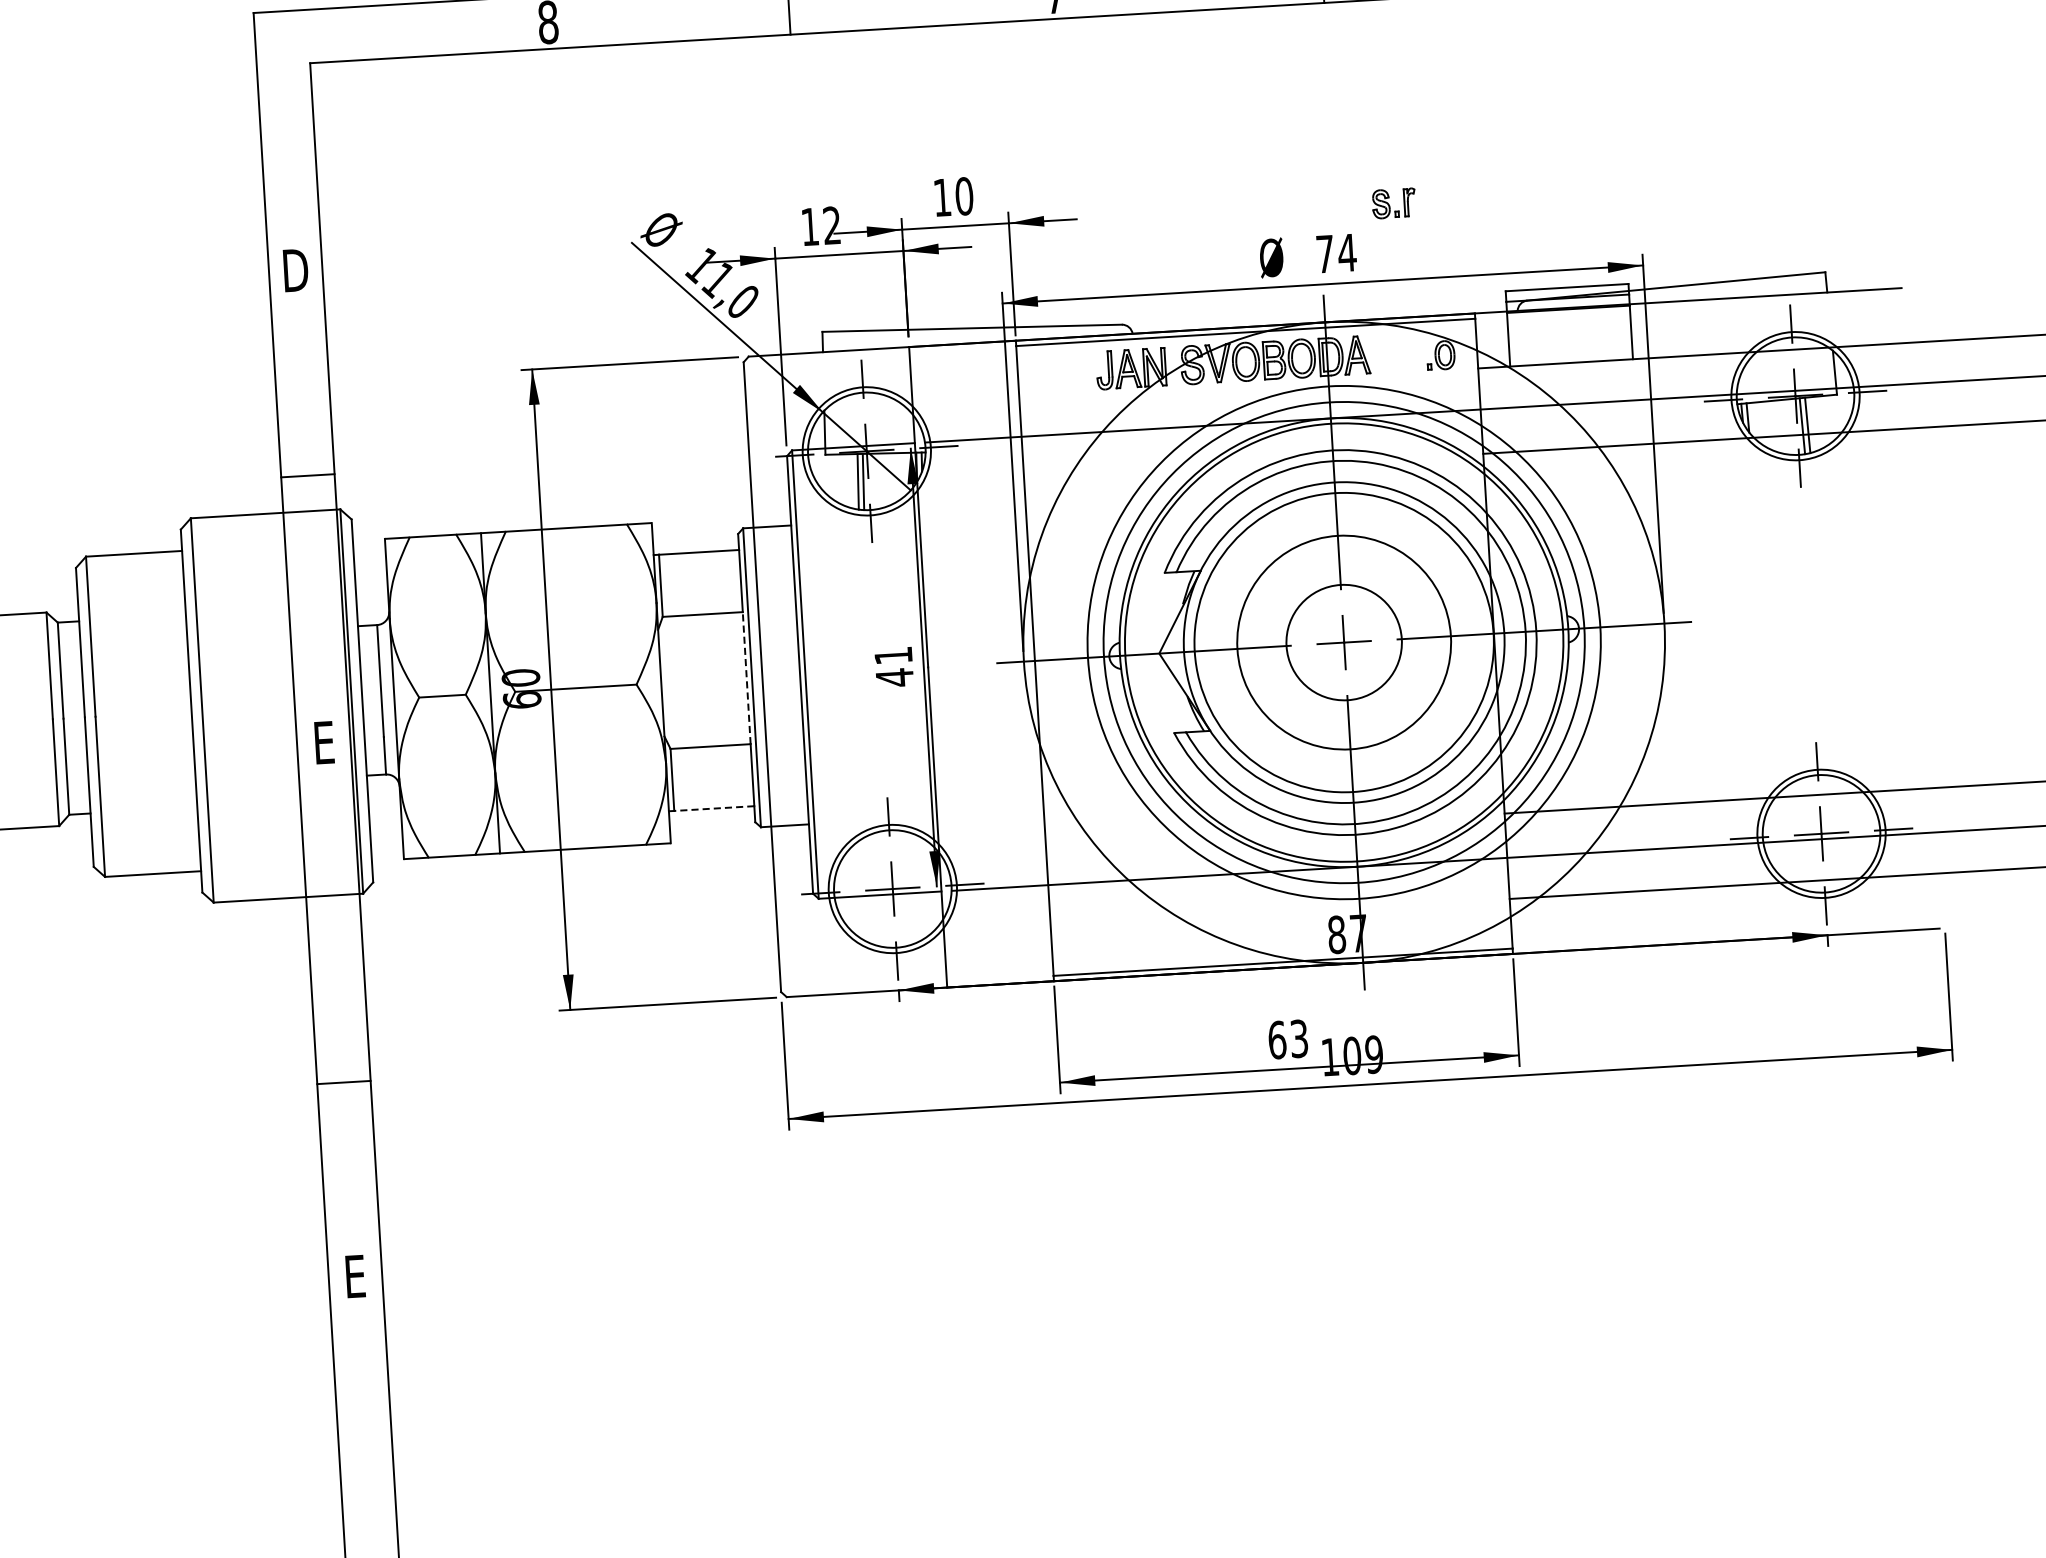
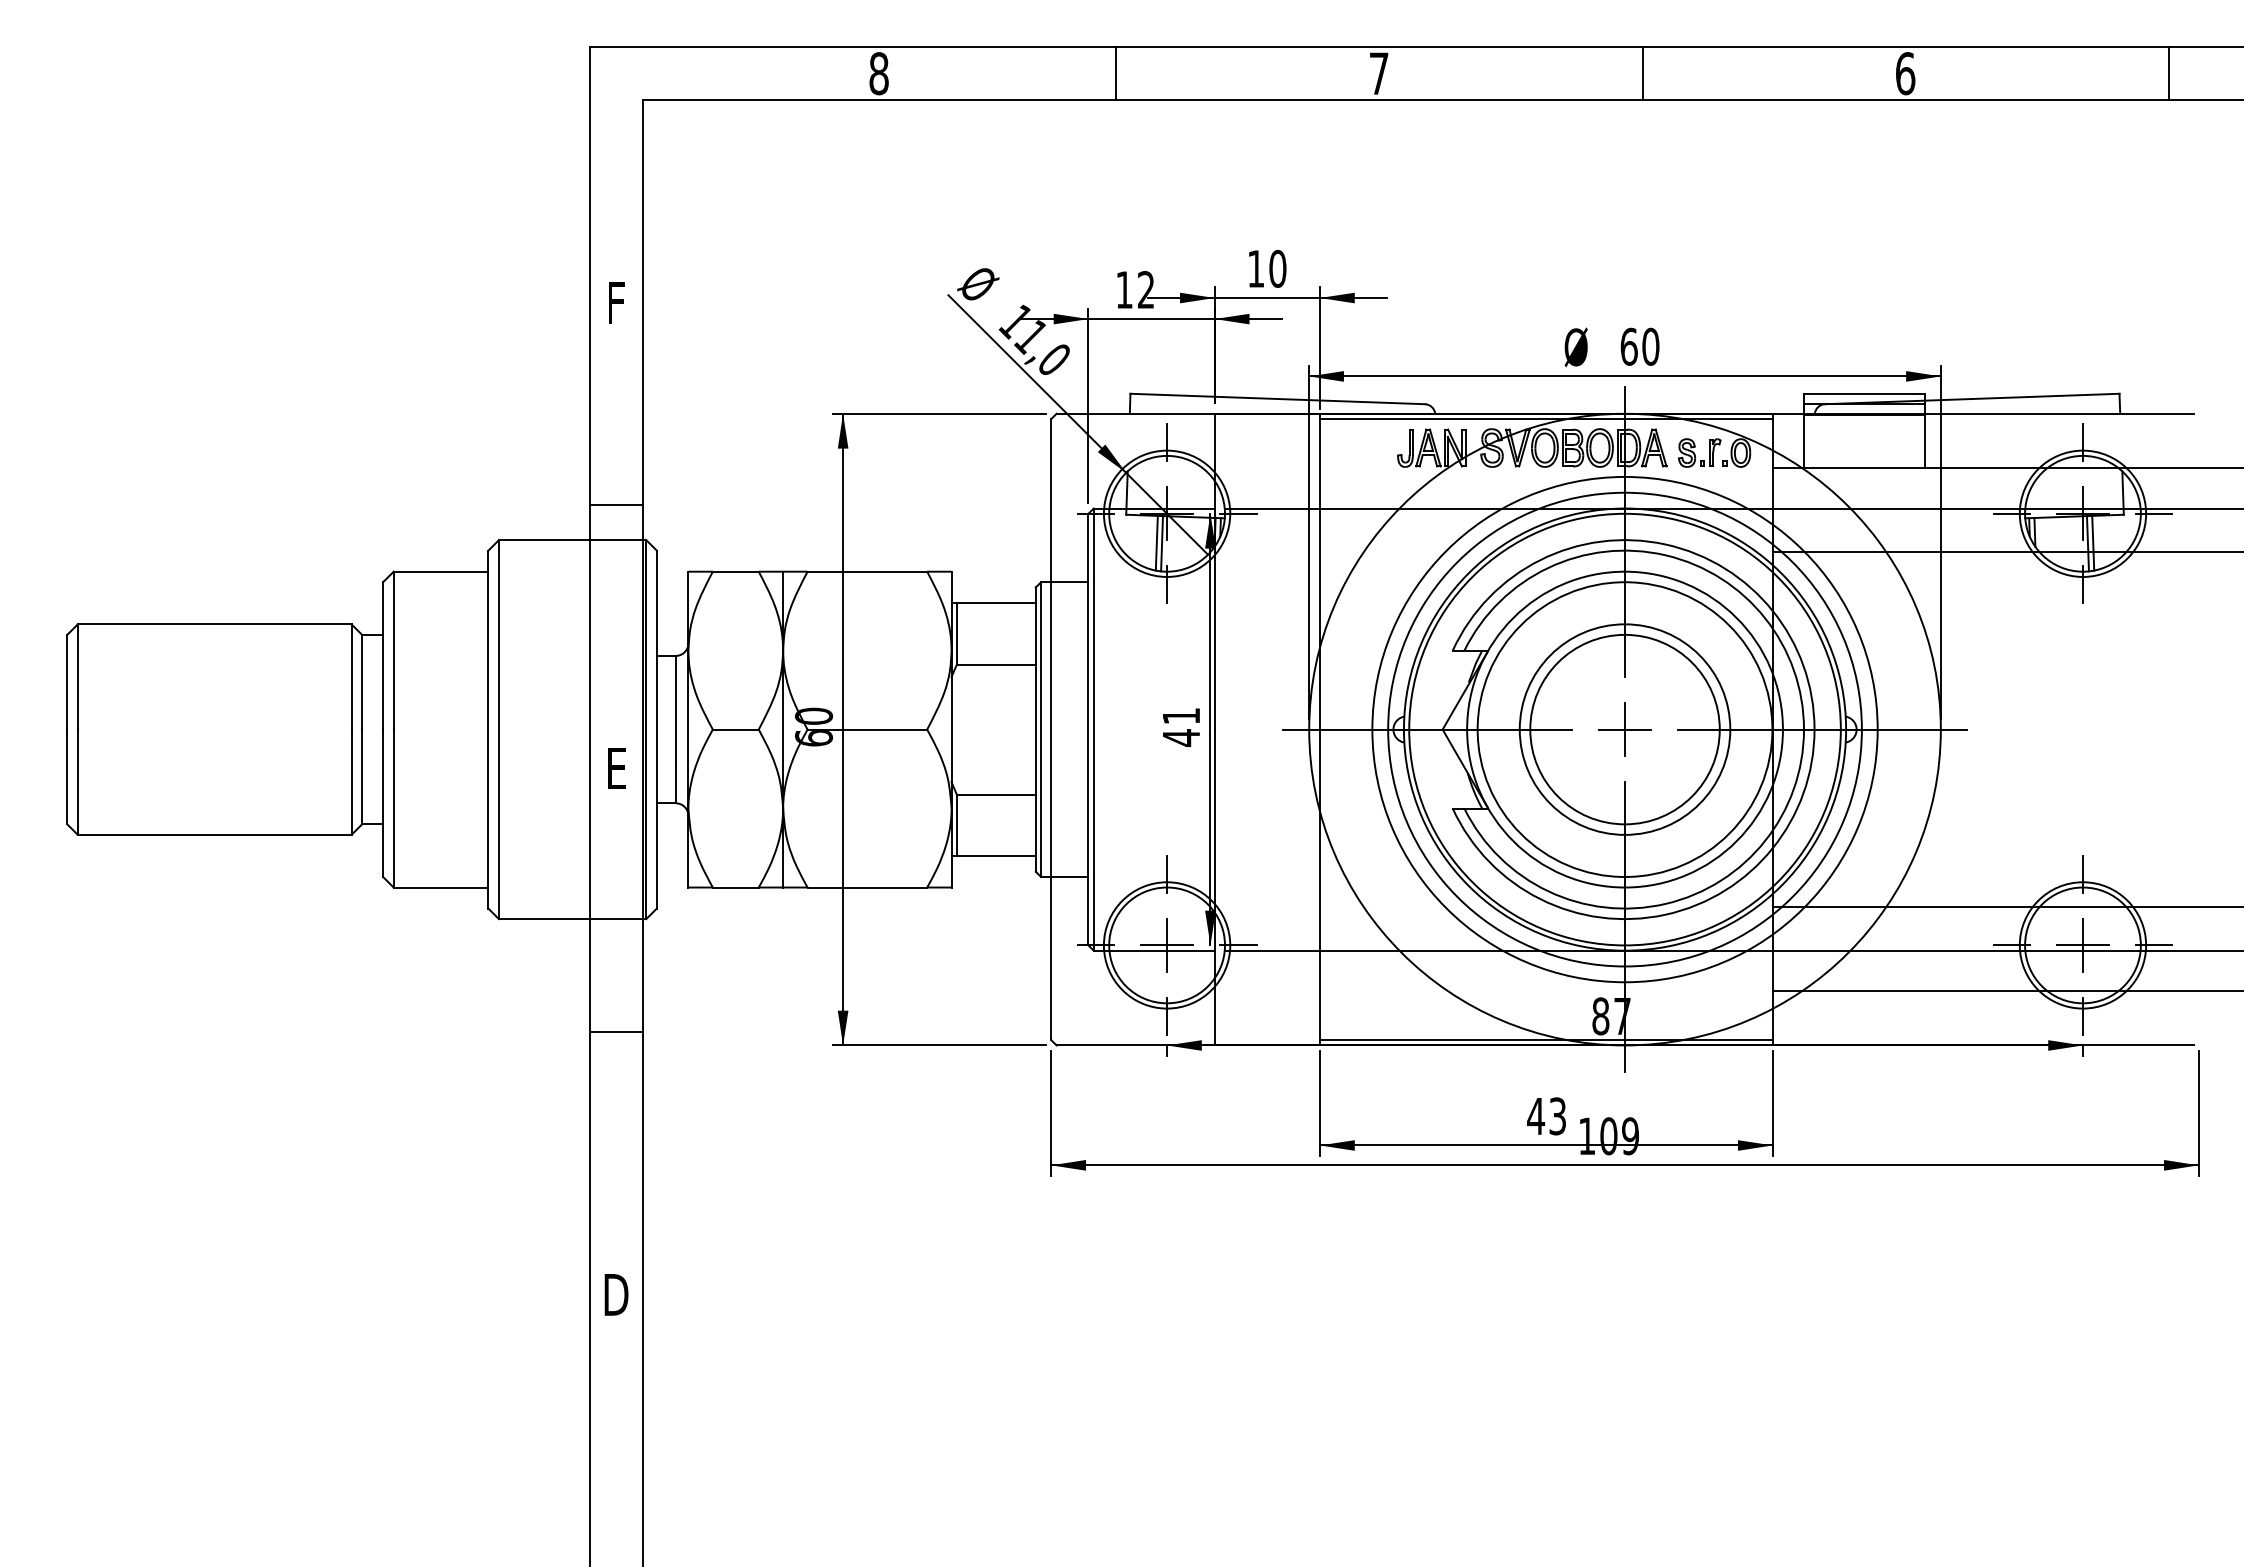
part: (1393, 202) -> (1699, 452), moved
text: (1335, 253) -> (1639, 346), 74 -> 60
text: (295, 270) -> (616, 302), D -> F
circle: (1343, 642) -> (1624, 729), size x1.67
line: (746, 678) -> (1035, 729), dashed -> solid
line: (713, 808) -> (995, 855), dashed -> solid
text: (1277, 1040) -> (1536, 1116), 63 -> 43
line: (344, 1082) -> (616, 1031), moved
text: (355, 1276) -> (616, 1294), E -> D

